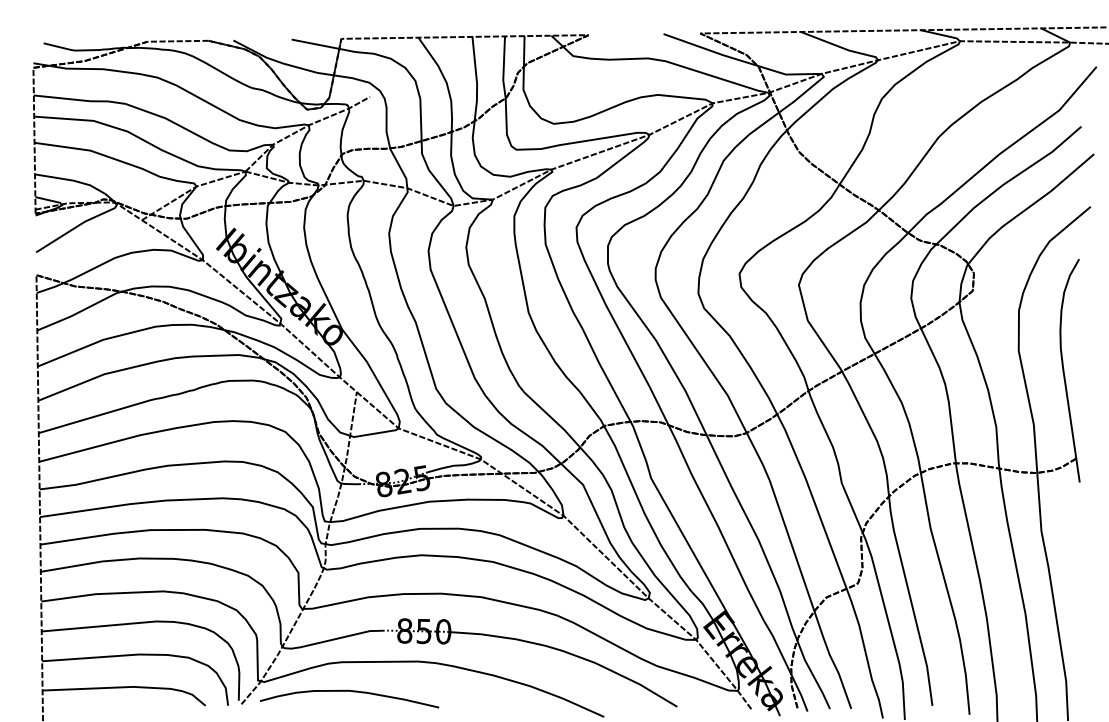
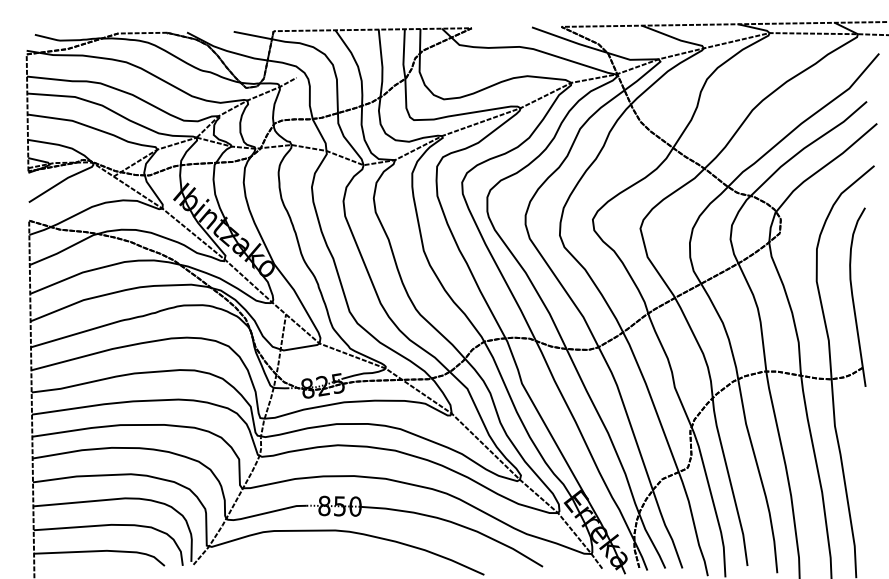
curve: (352, 692) -> (282, 555), removed

